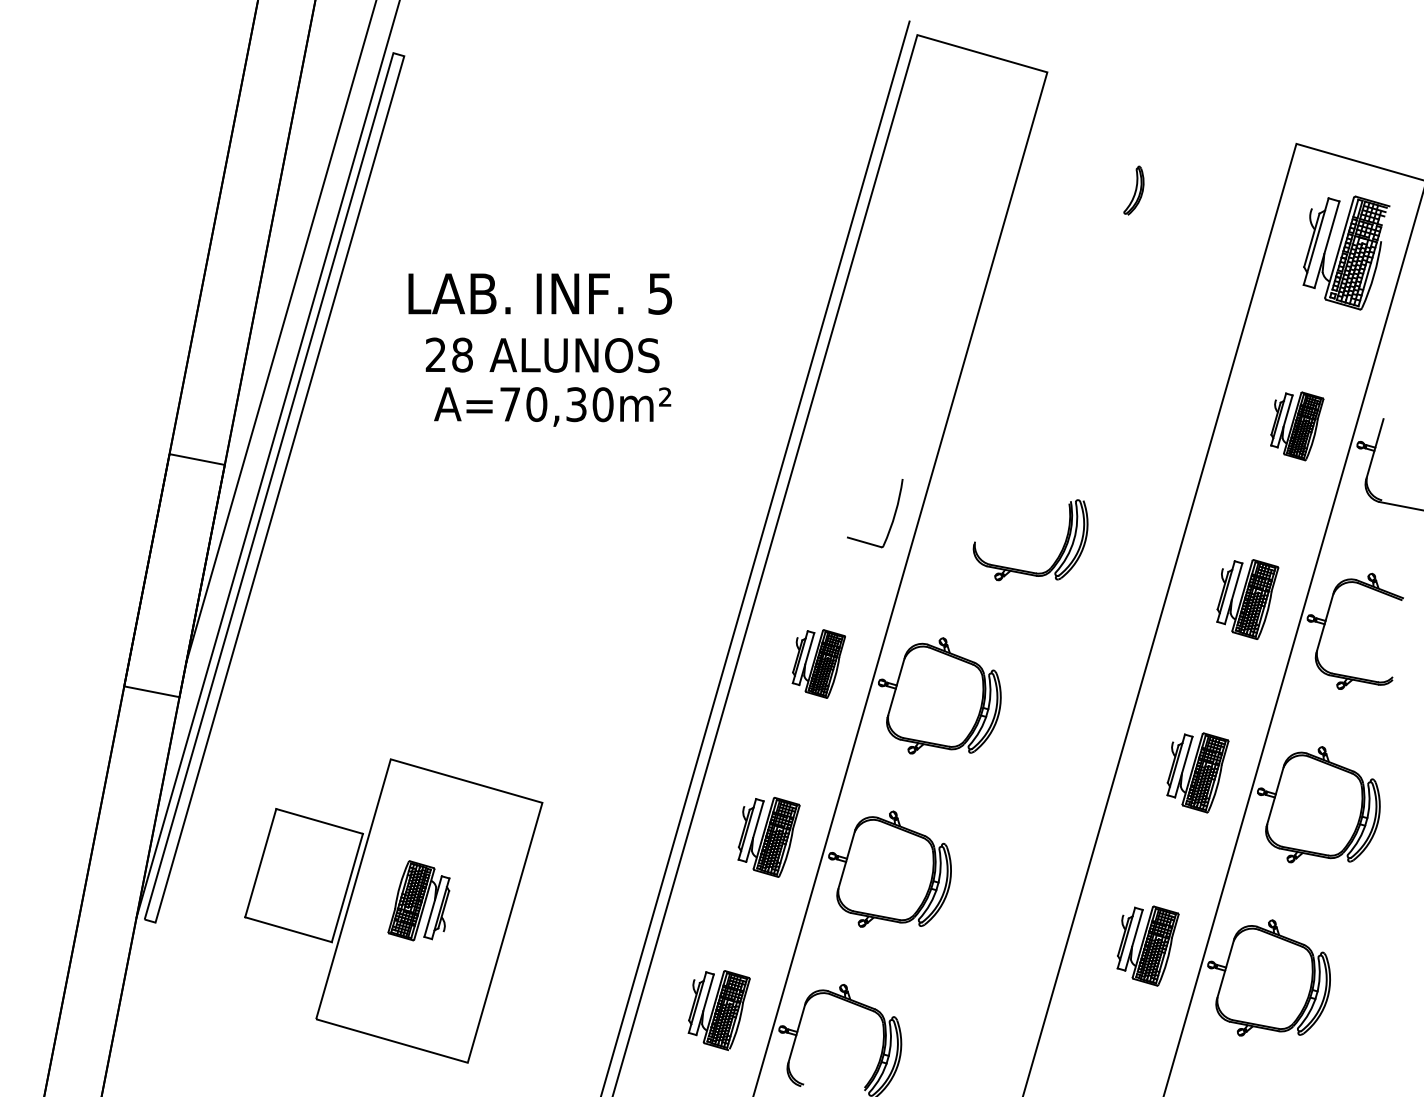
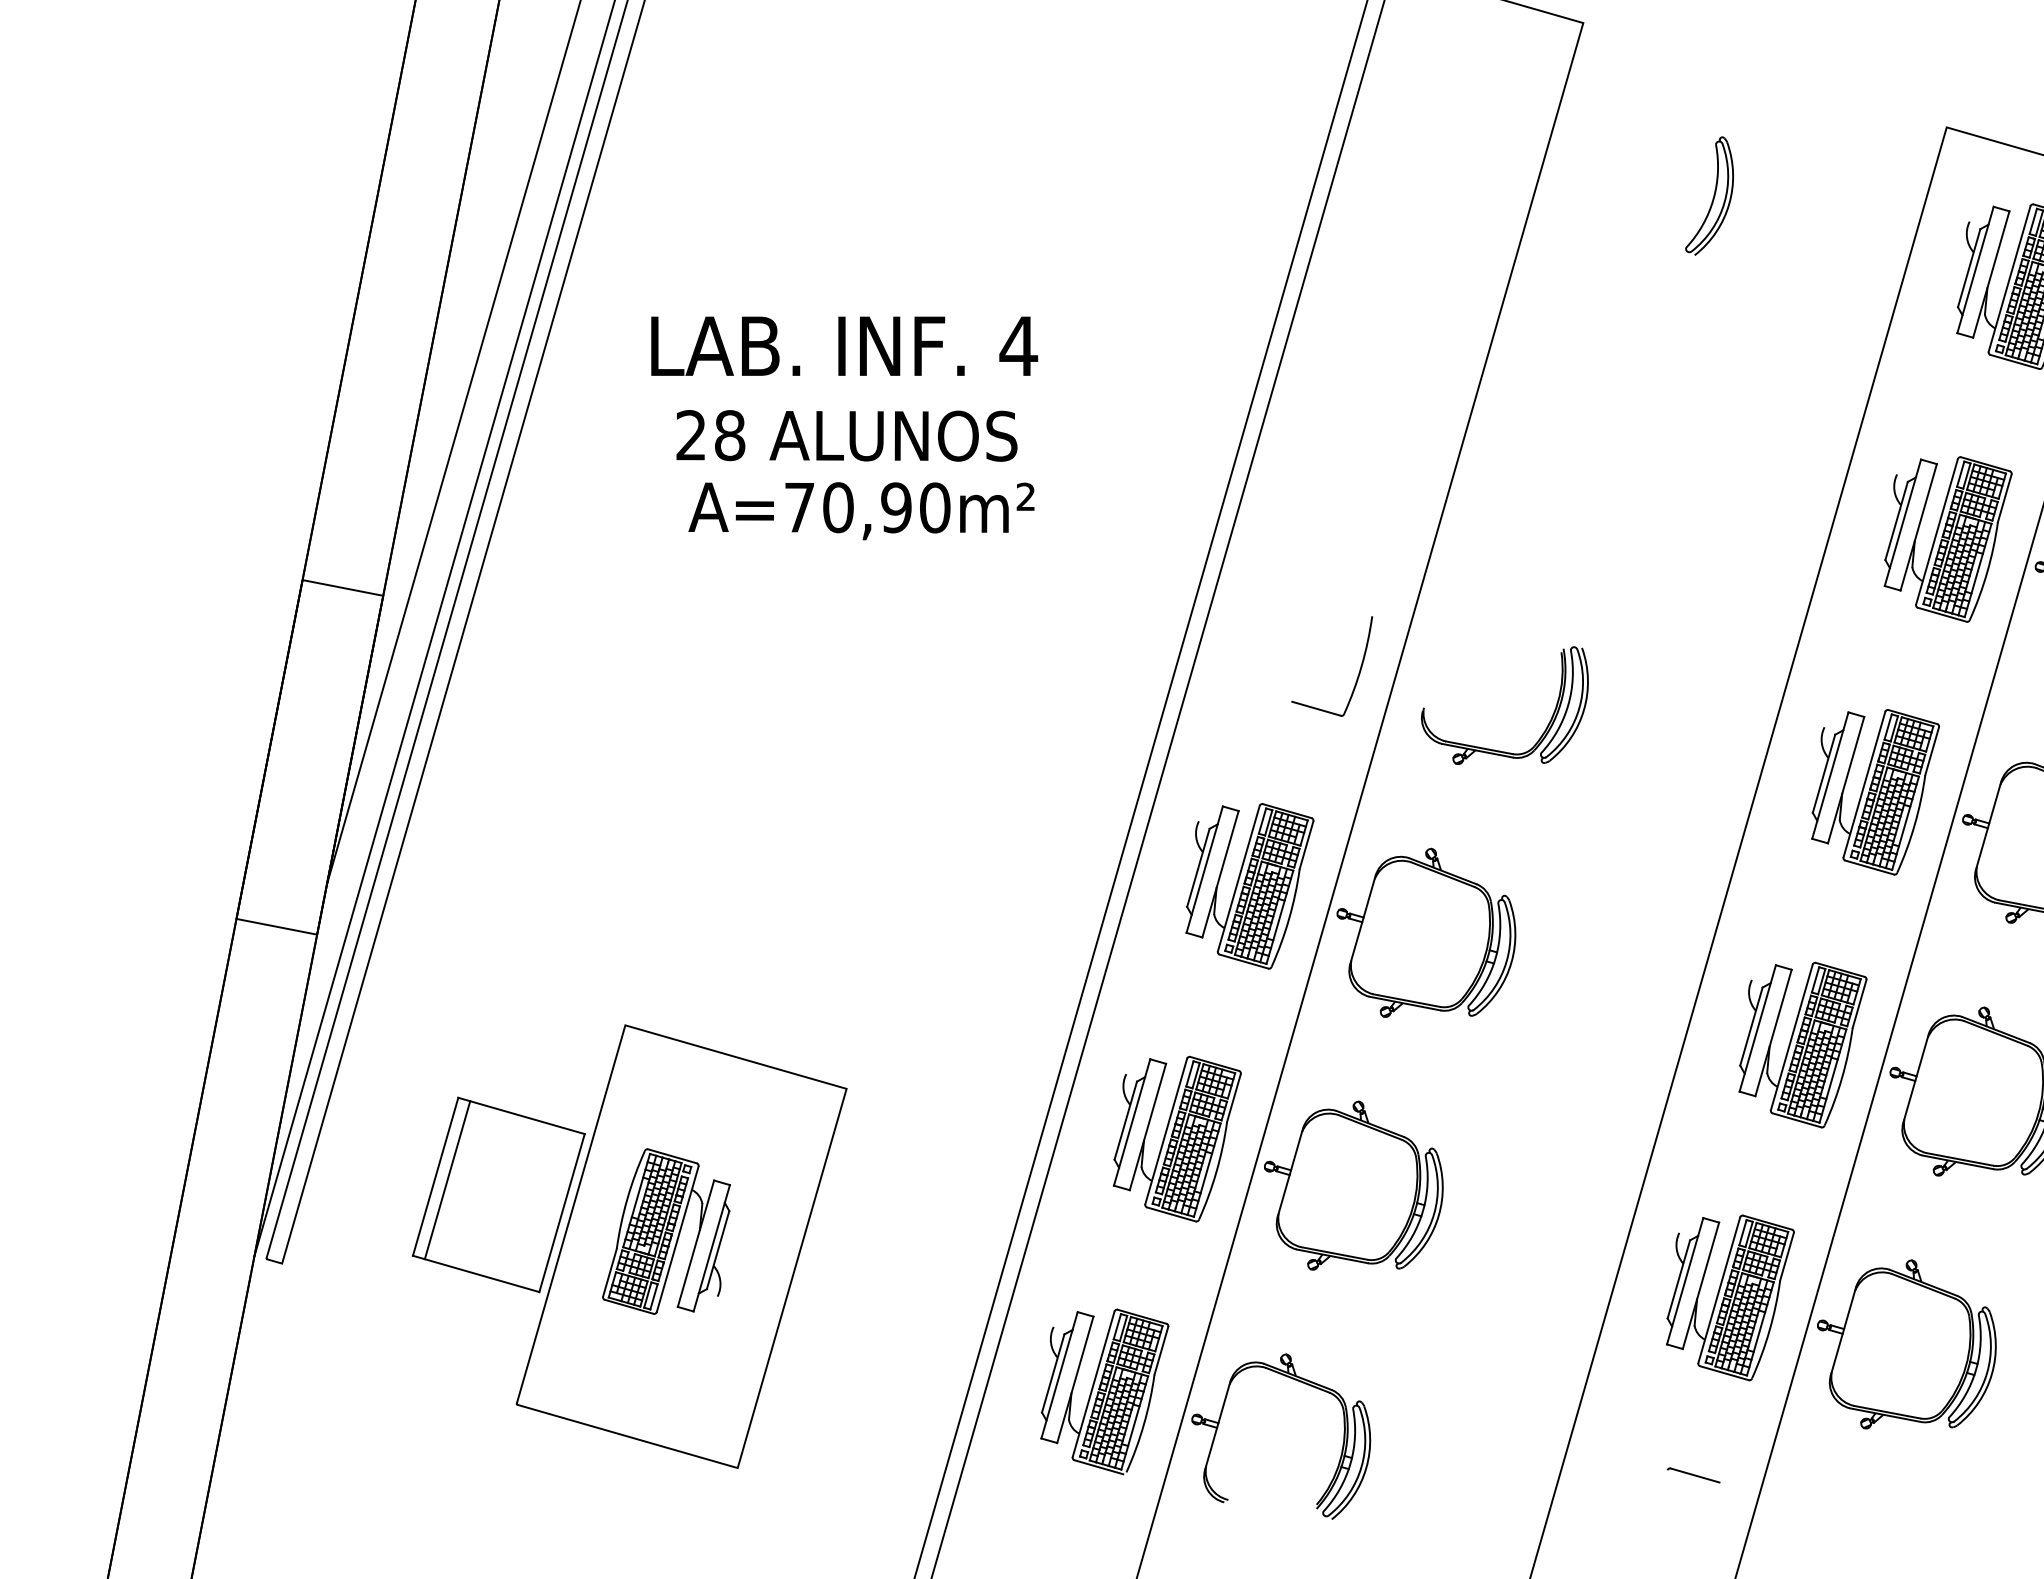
part: (1133, 190) -> (1708, 195), size x1.67
text: (660, 293) -> (1018, 345), 5 -> 4
text: (576, 404) -> (896, 507), A=70,30m² -> A=70,90m²
part: (1296, 426) -> (1946, 539), size x1.67
part: (1027, 570) -> (1500, 749), moved
part: (1247, 599) -> (1875, 792), size x1.43
part: (818, 663) -> (1249, 885), size x1.67
part: (1197, 772) -> (1802, 1044), size x1.43
part: (768, 837) -> (1176, 1139), size x1.43
line: (268, 865) -> (446, 1180), added
part: (418, 900) -> (665, 1231), size x1.43
part: (1147, 945) -> (1729, 1296), size x1.43
part: (718, 1010) -> (1103, 1391), size x1.43
line: (1122, 1067) -> (1692, 1474), added

